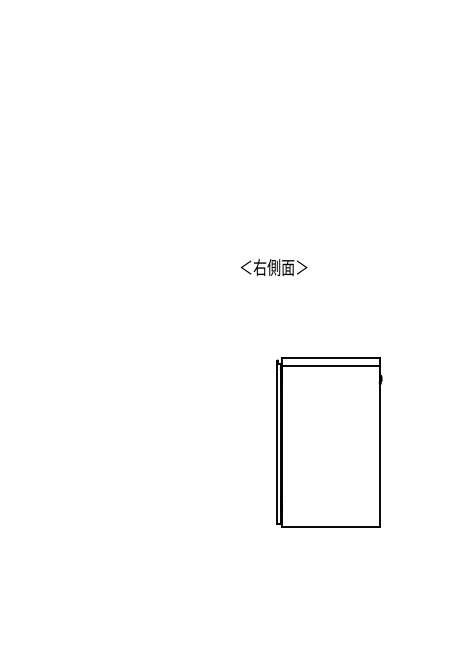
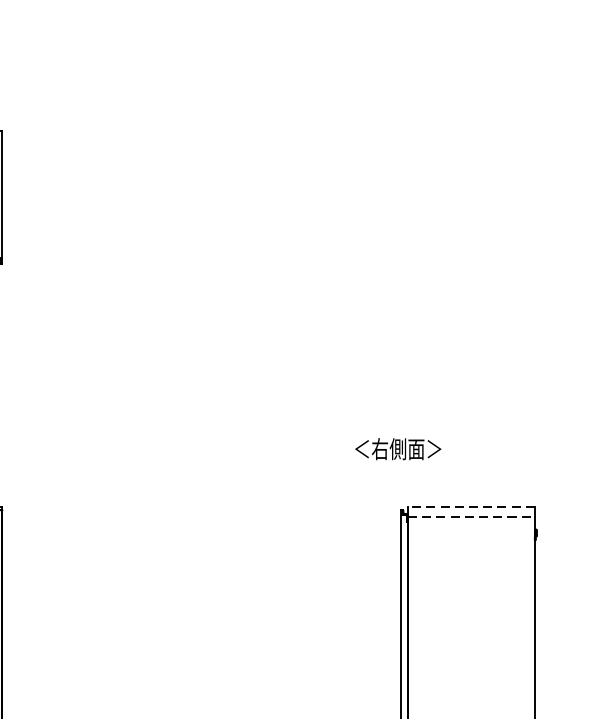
text: (273, 267) -> (397, 449), moved
line: (330, 358) -> (471, 507), solid -> dashed
line: (331, 365) -> (472, 516), solid -> dashed

